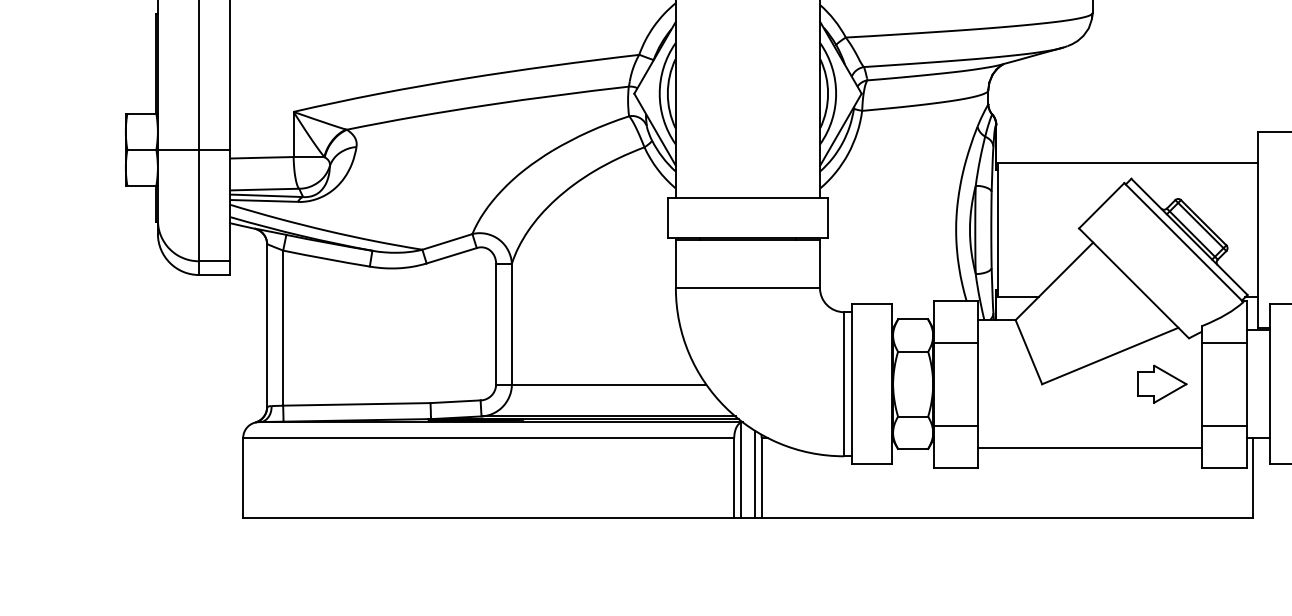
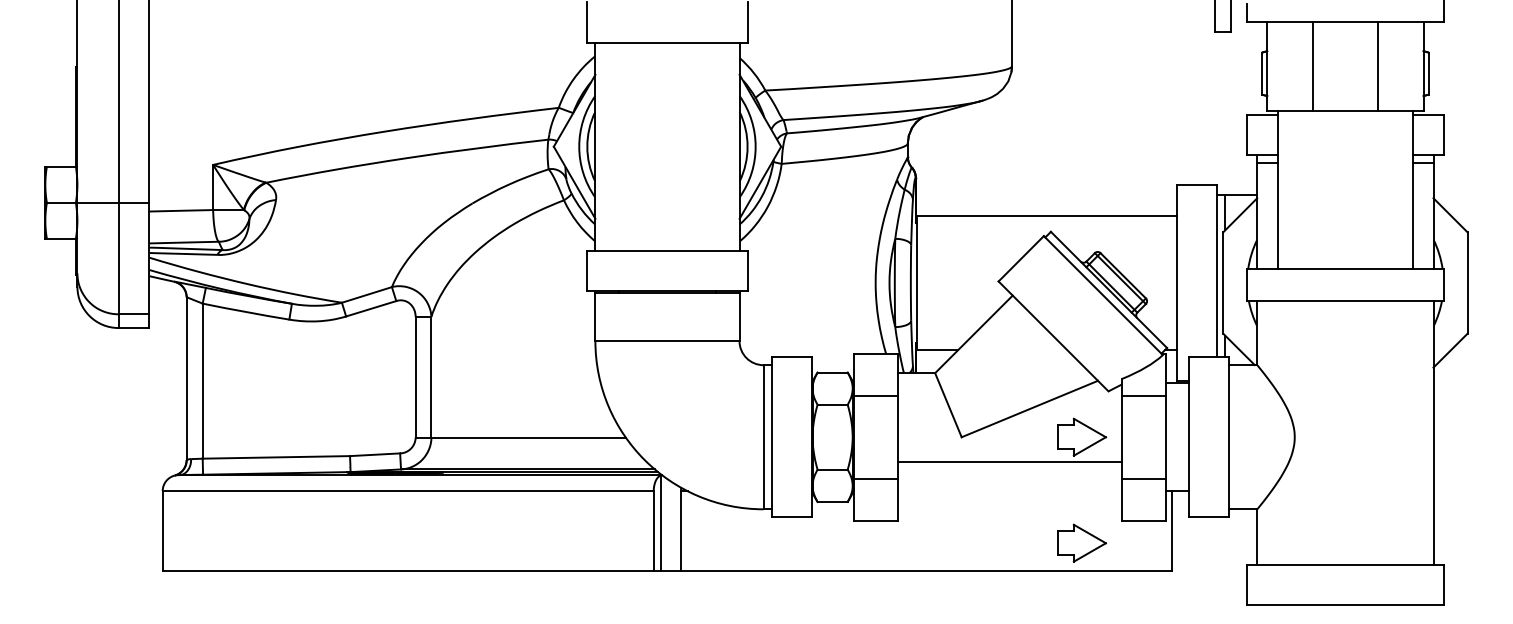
line: (1089, 448) -> (1009, 462), moved
line: (754, 474) -> (674, 527), removed
part: (1161, 489) -> (1081, 542), added

